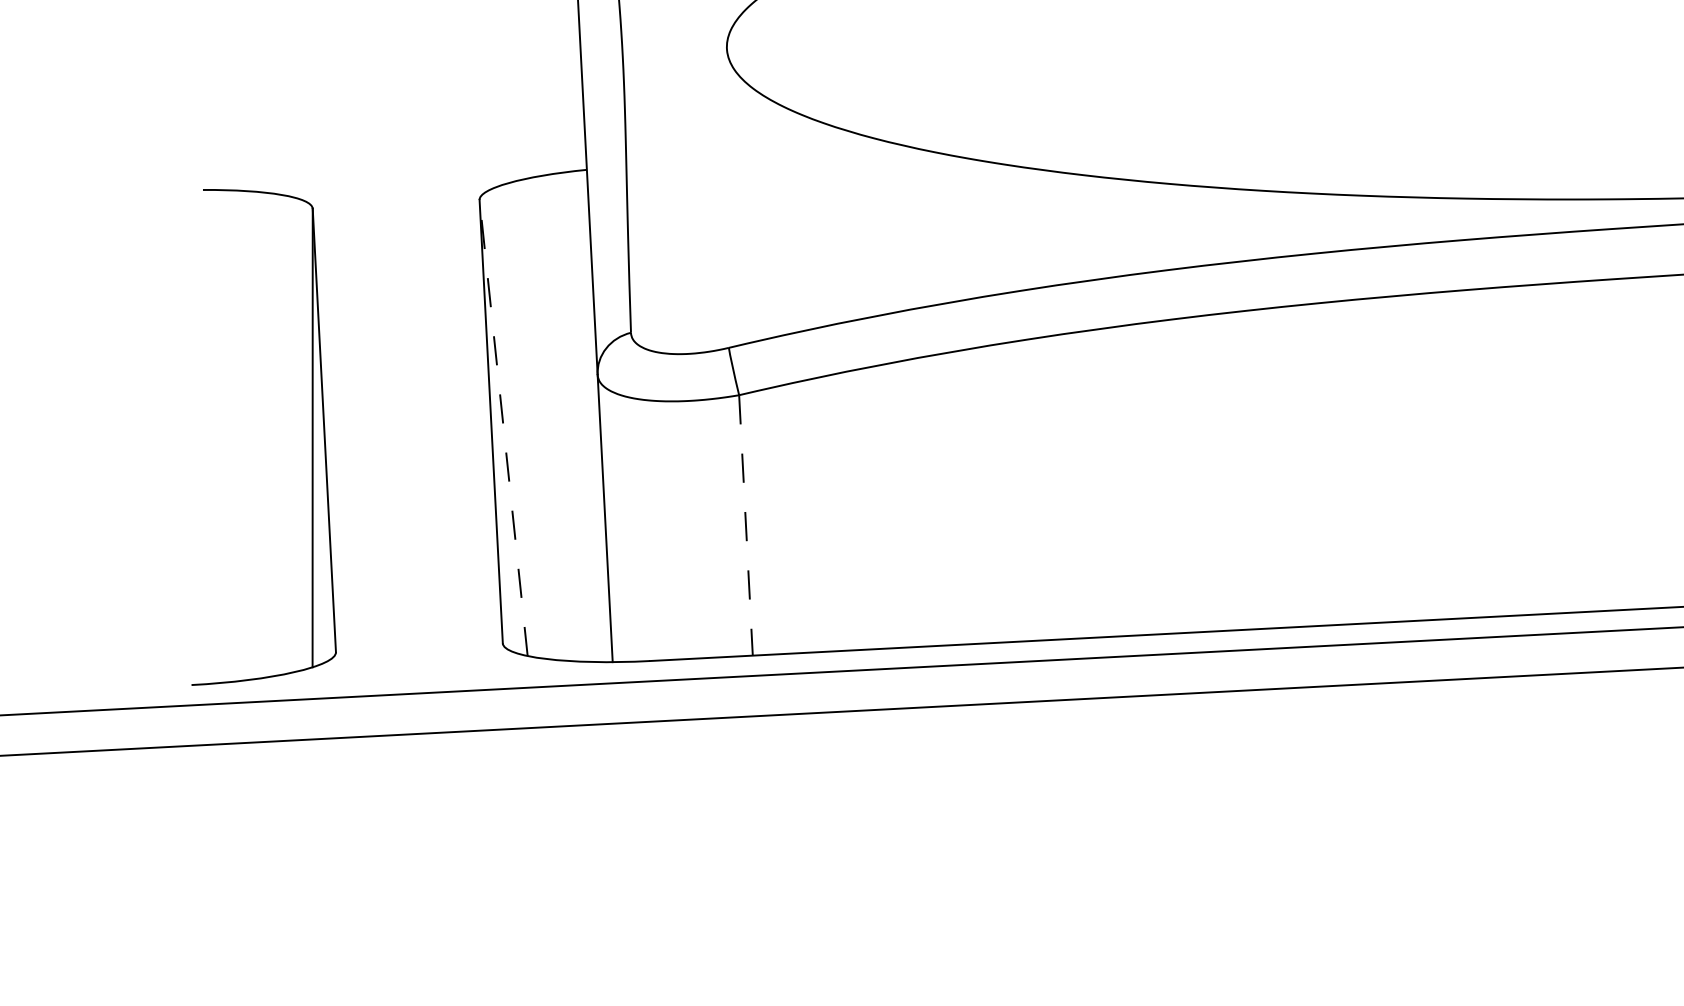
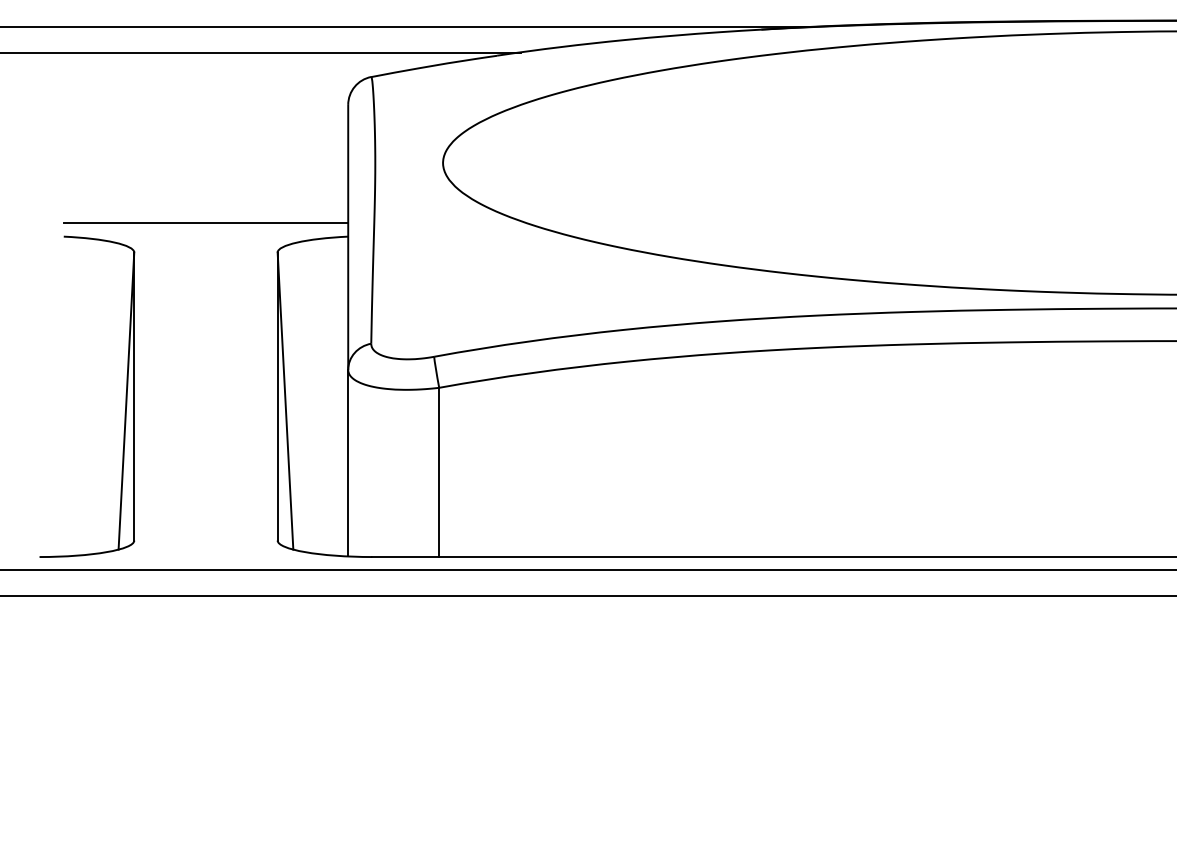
line: (366, 159) -> (205, 222), added
line: (503, 428) -> (285, 401), dashed -> solid
part: (310, 431) -> (125, 396), moved
line: (746, 525) -> (439, 472), dashed -> solid

